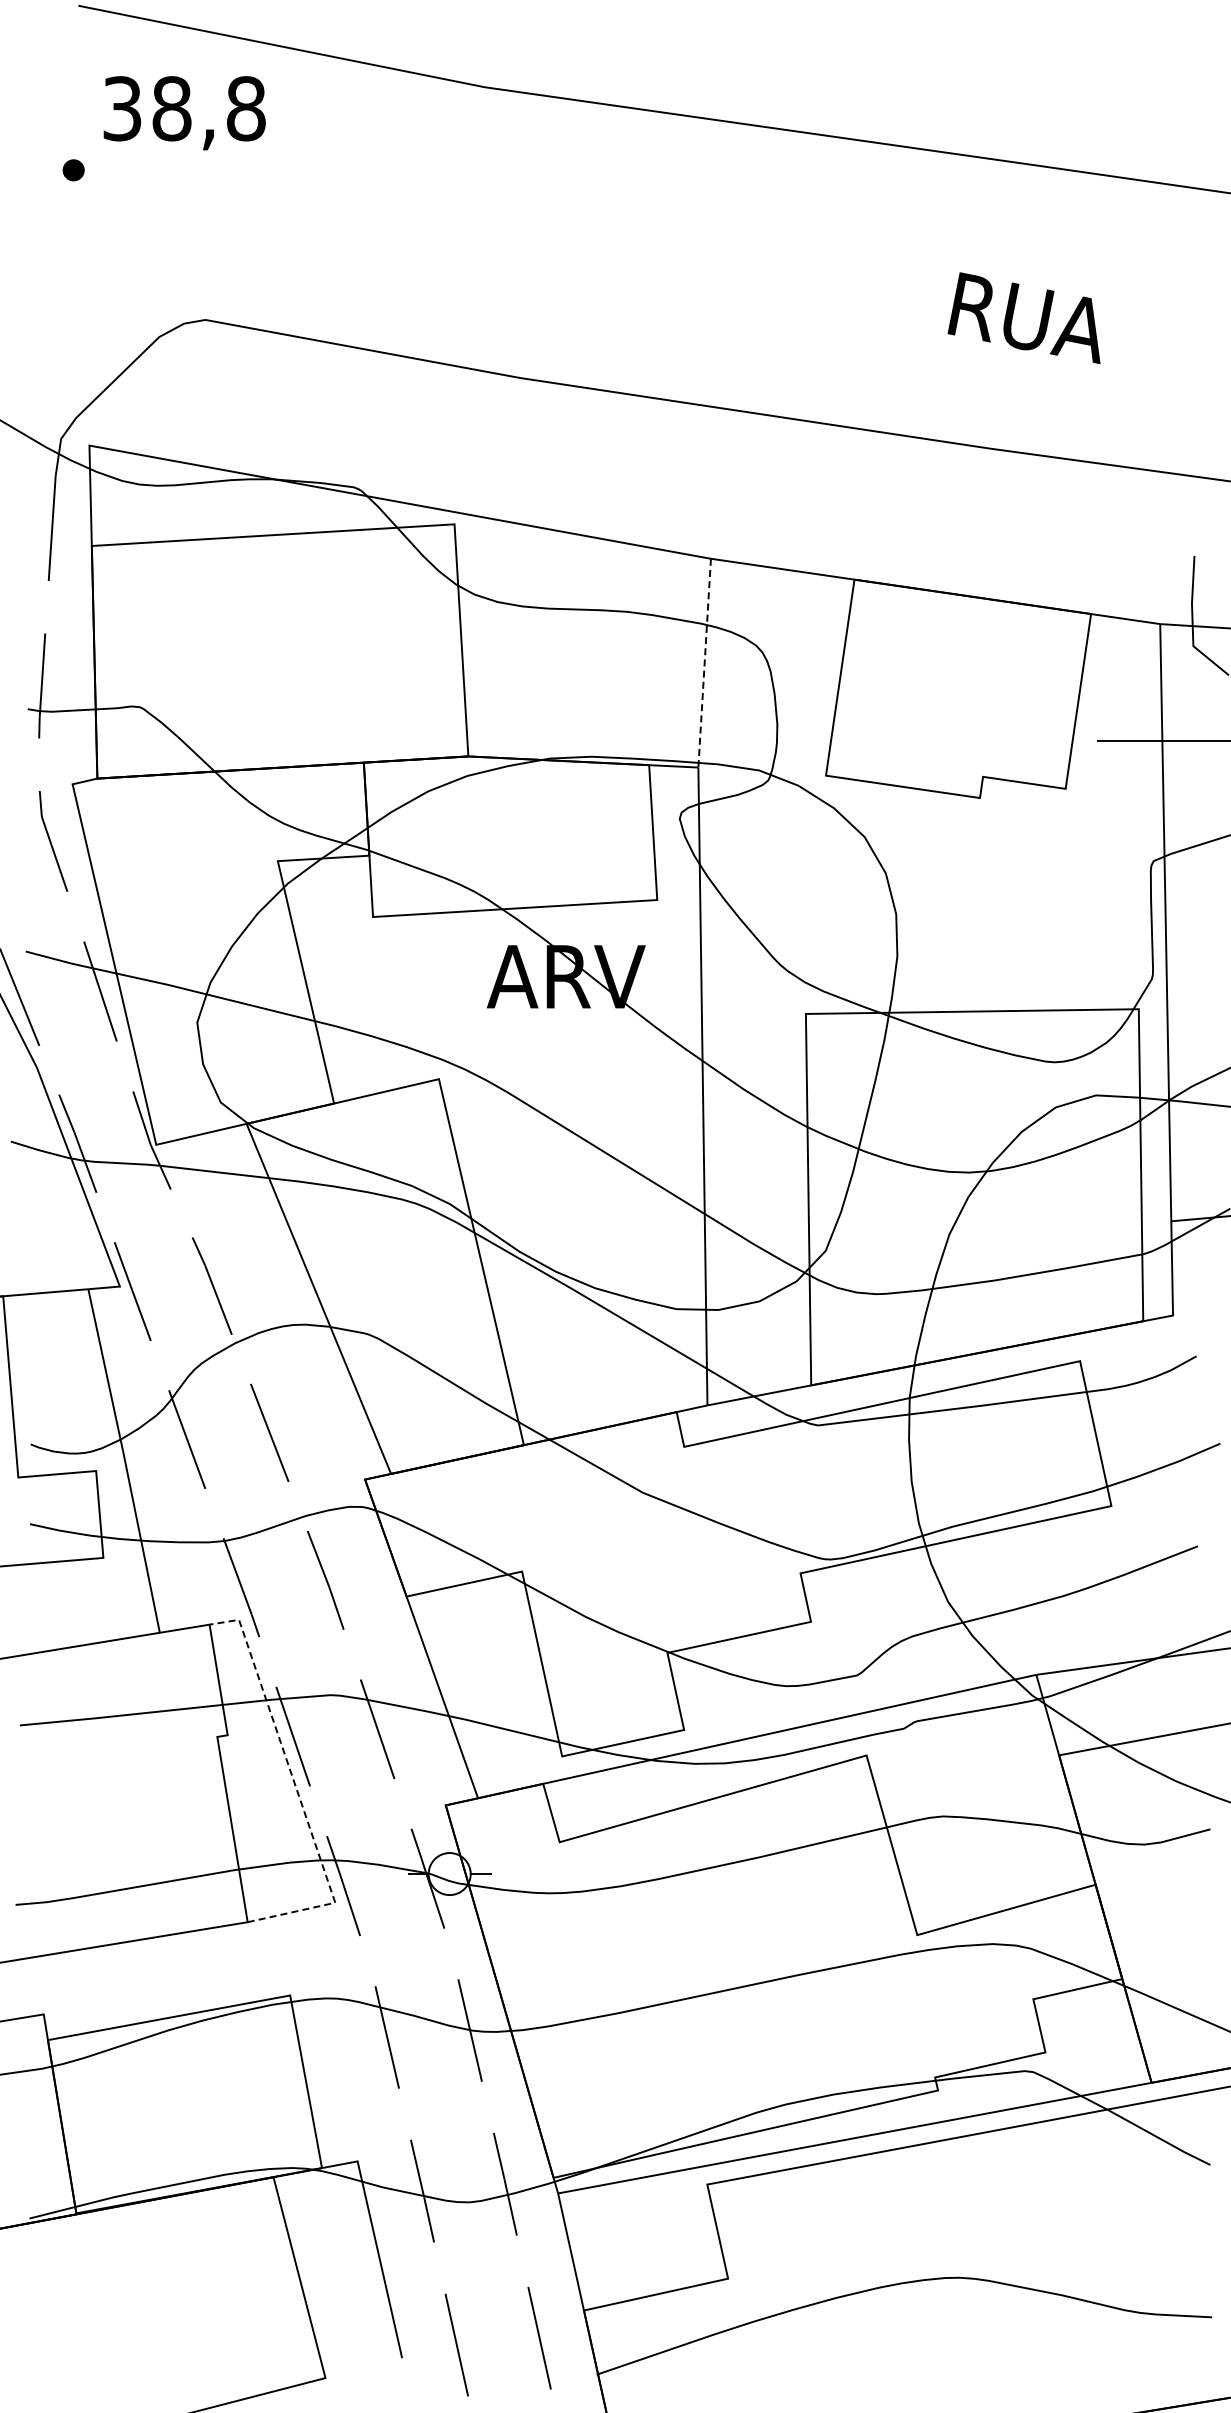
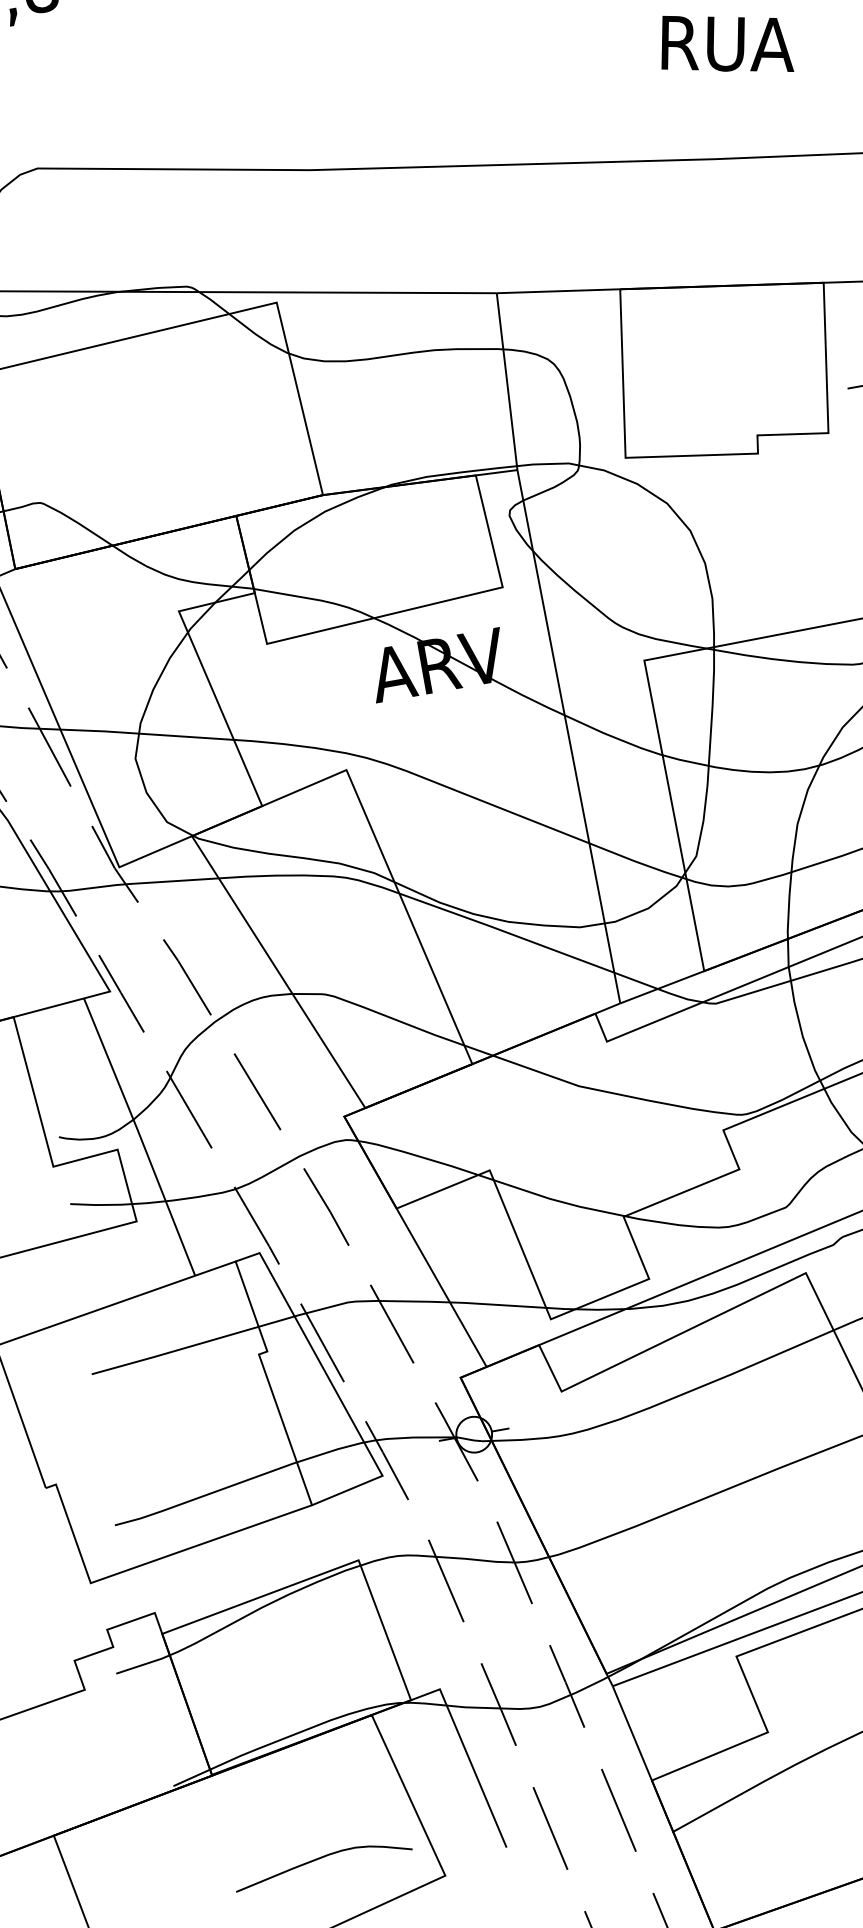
line: (704, 663) -> (507, 381), dashed -> solid
line: (296, 1789) -> (333, 1386), dashed -> solid
curve: (186, 2332) -> (322, 1858), added

